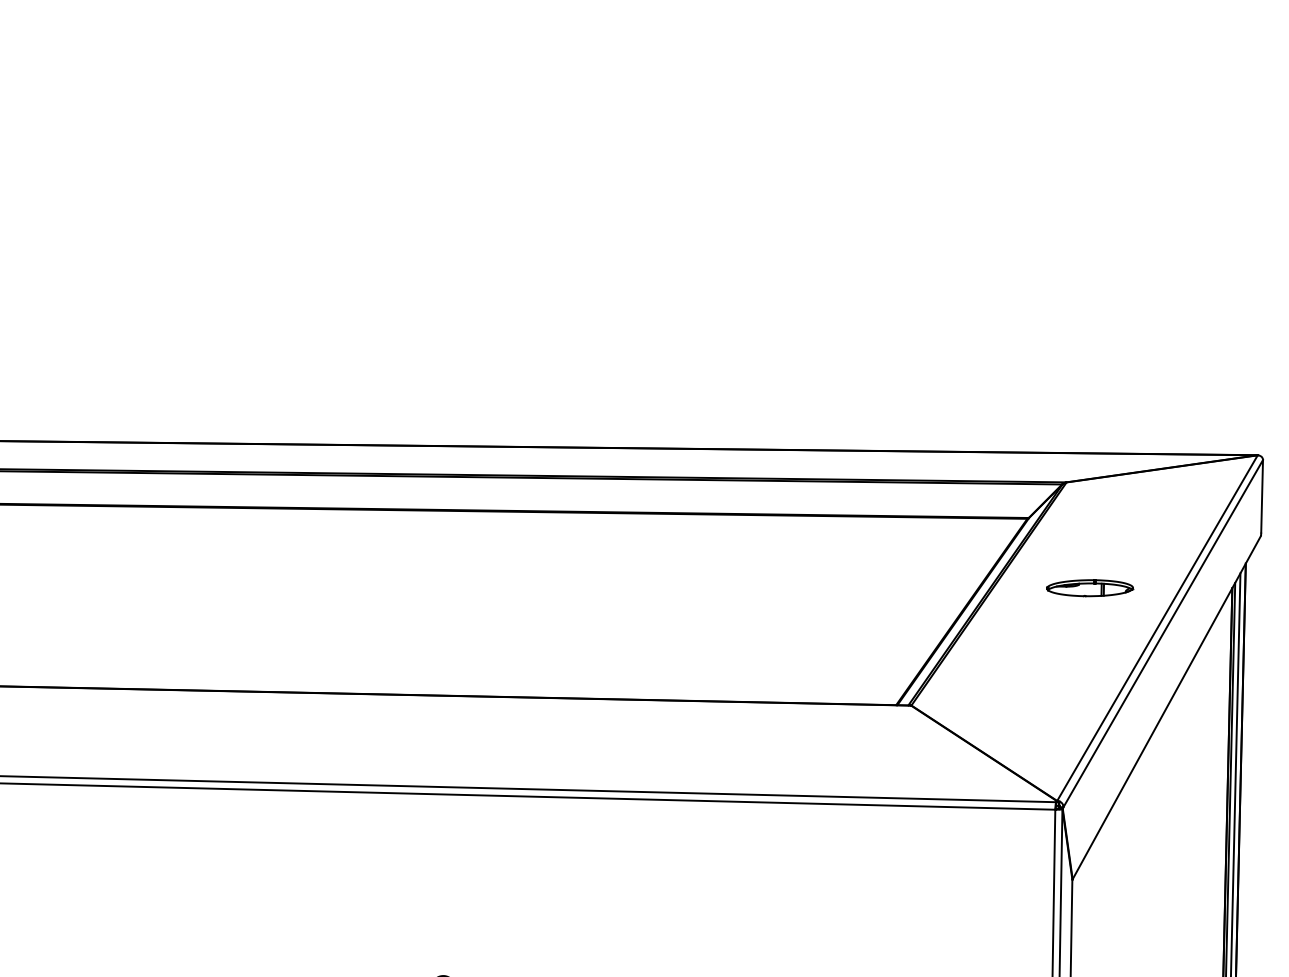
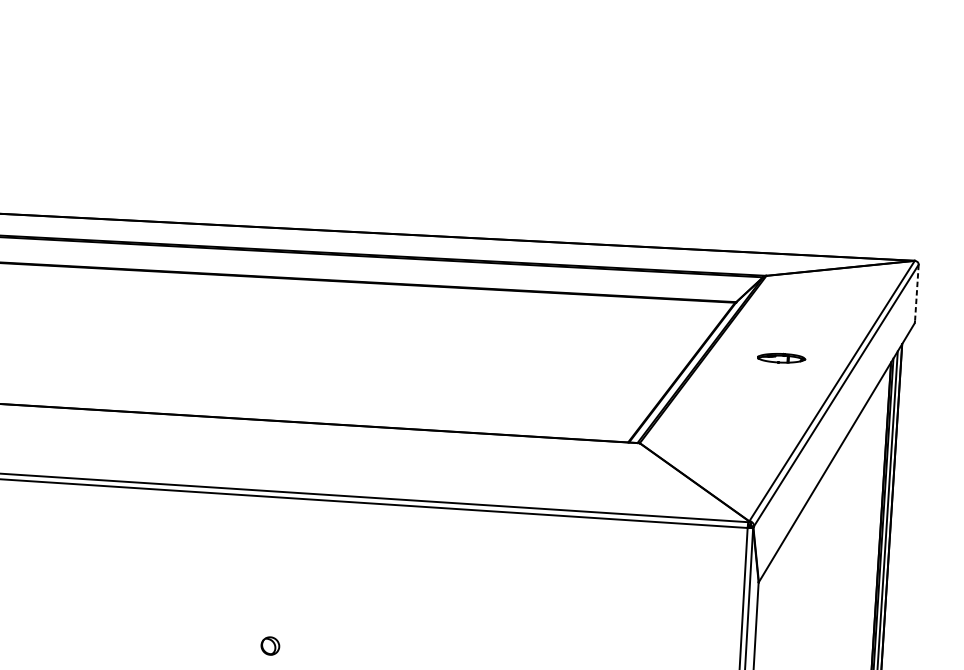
line: (1262, 496) -> (917, 292), solid -> dashed
part: (1090, 588) -> (781, 358), size x0.7

